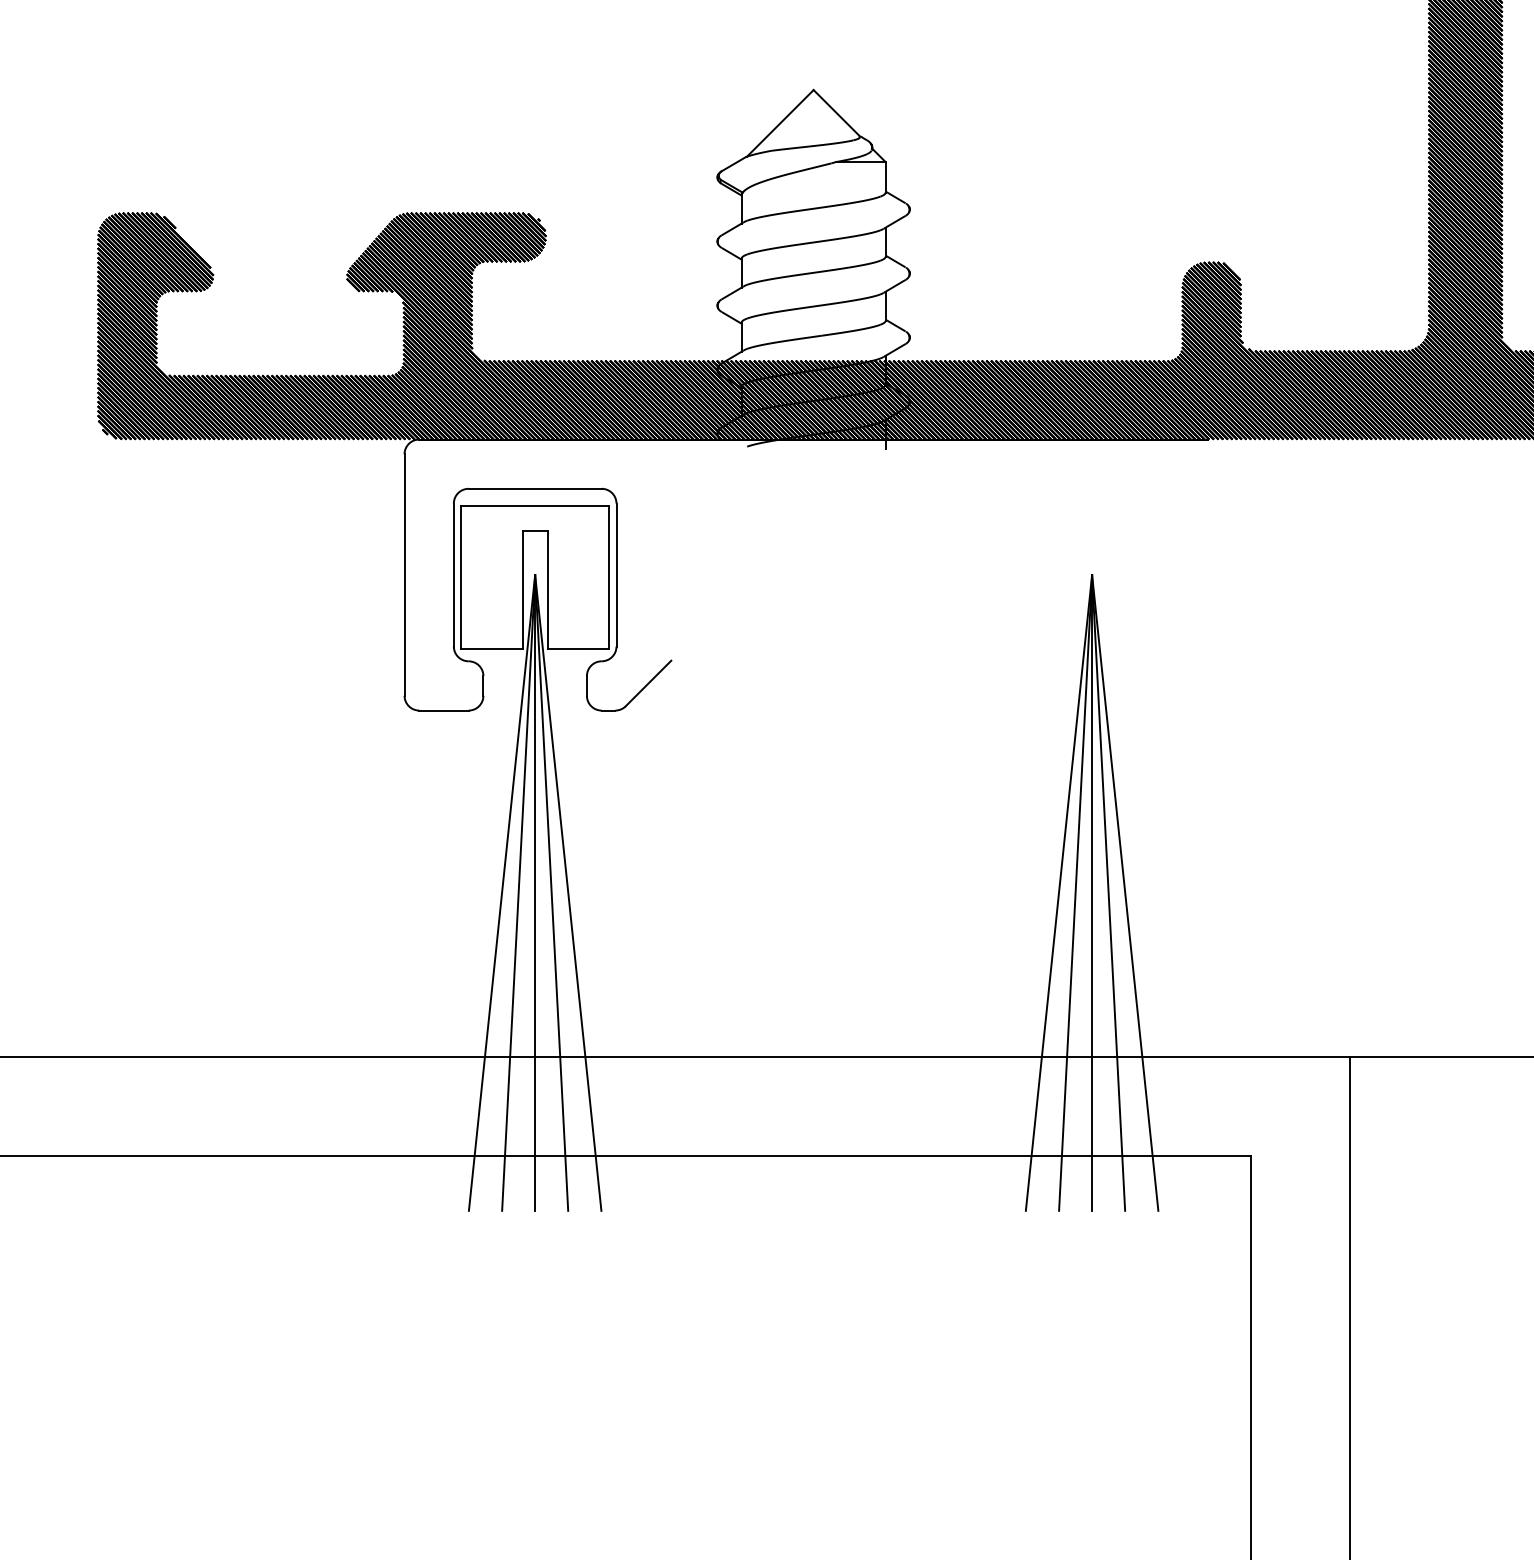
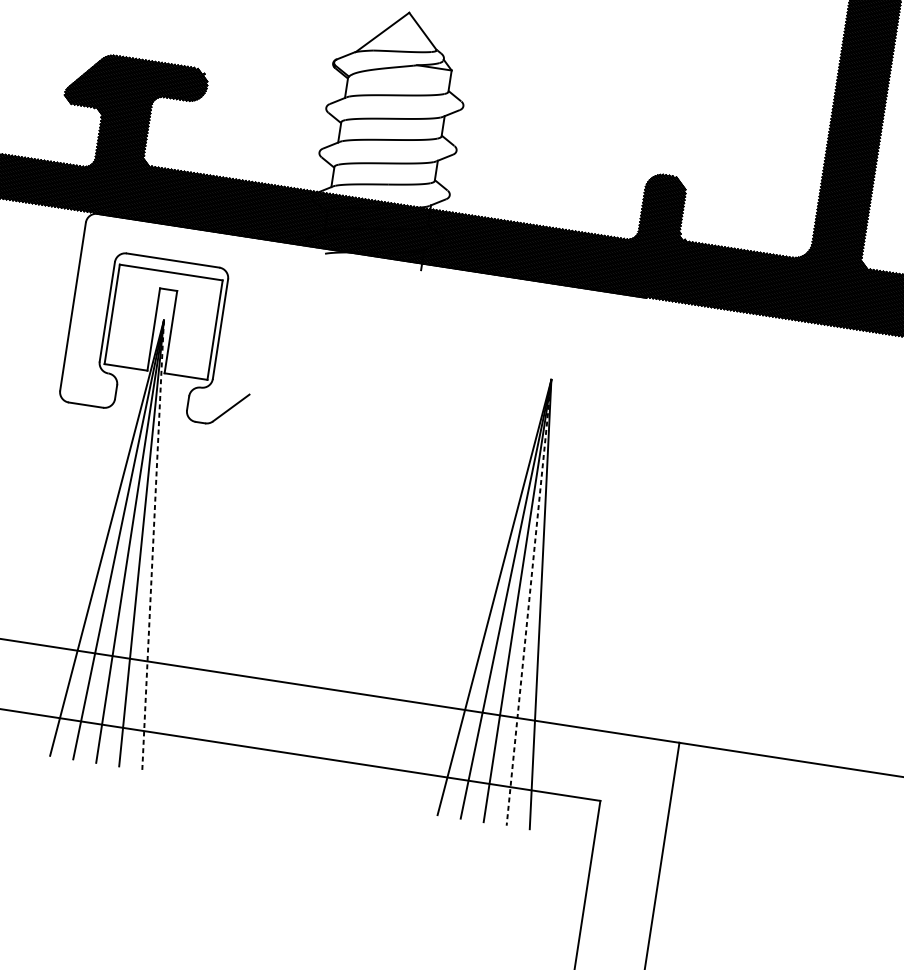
line: (568, 892) -> (153, 544), solid -> dashed
line: (1108, 893) -> (528, 603), solid -> dashed

